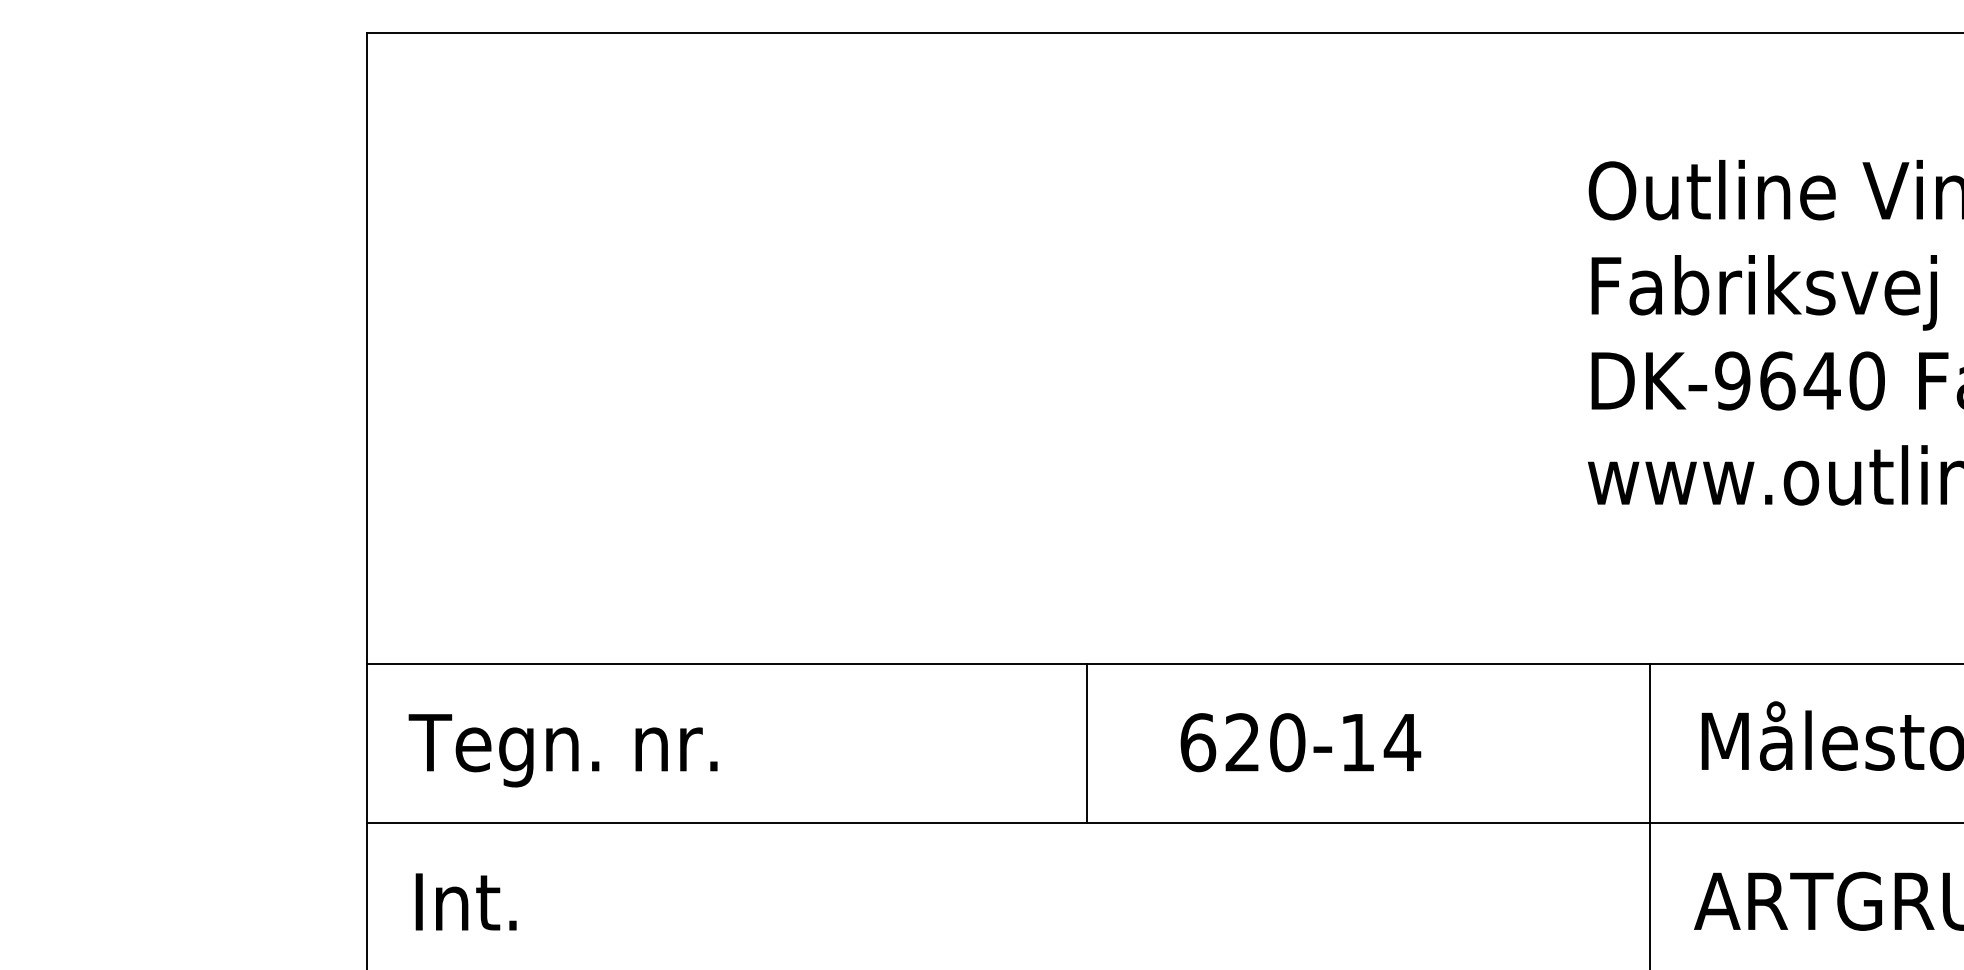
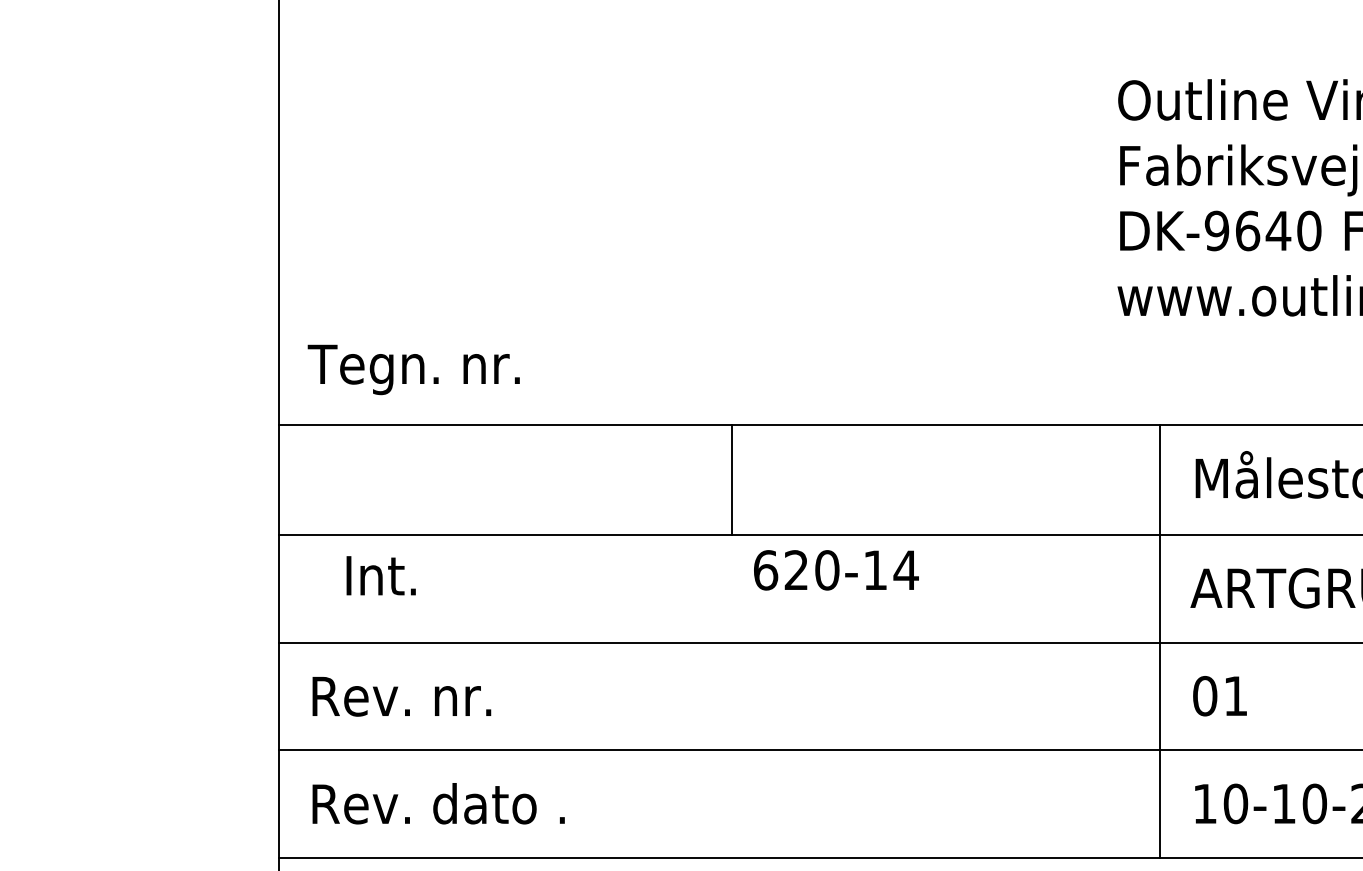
line: (1086, 742) -> (732, 479), moved
text: (1300, 742) -> (836, 570), moved
text: (562, 750) -> (413, 369), moved
text: (465, 901) -> (380, 575), moved

